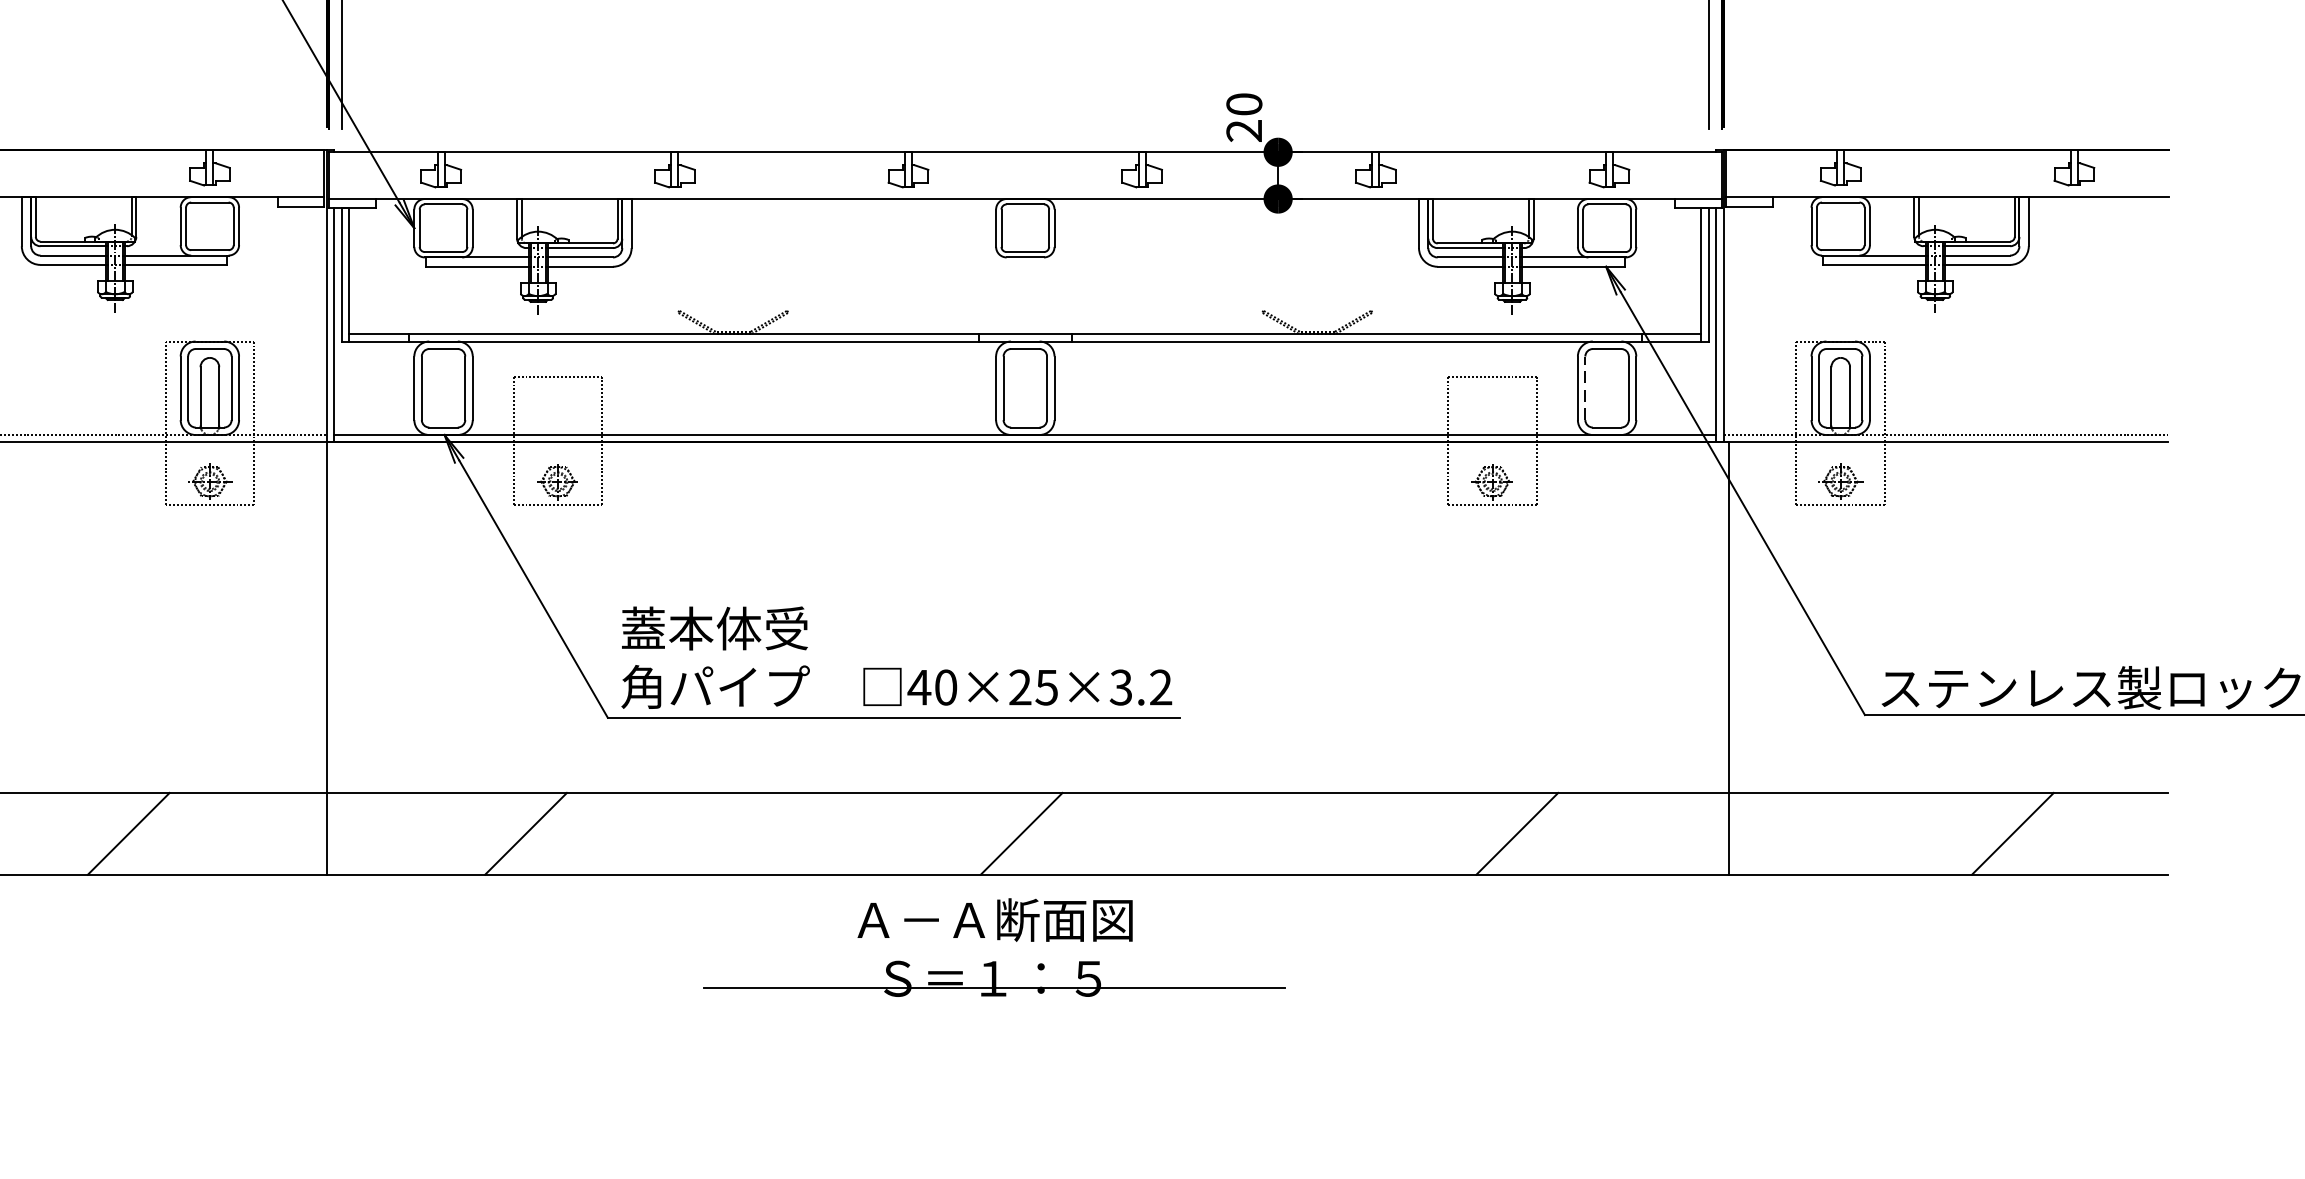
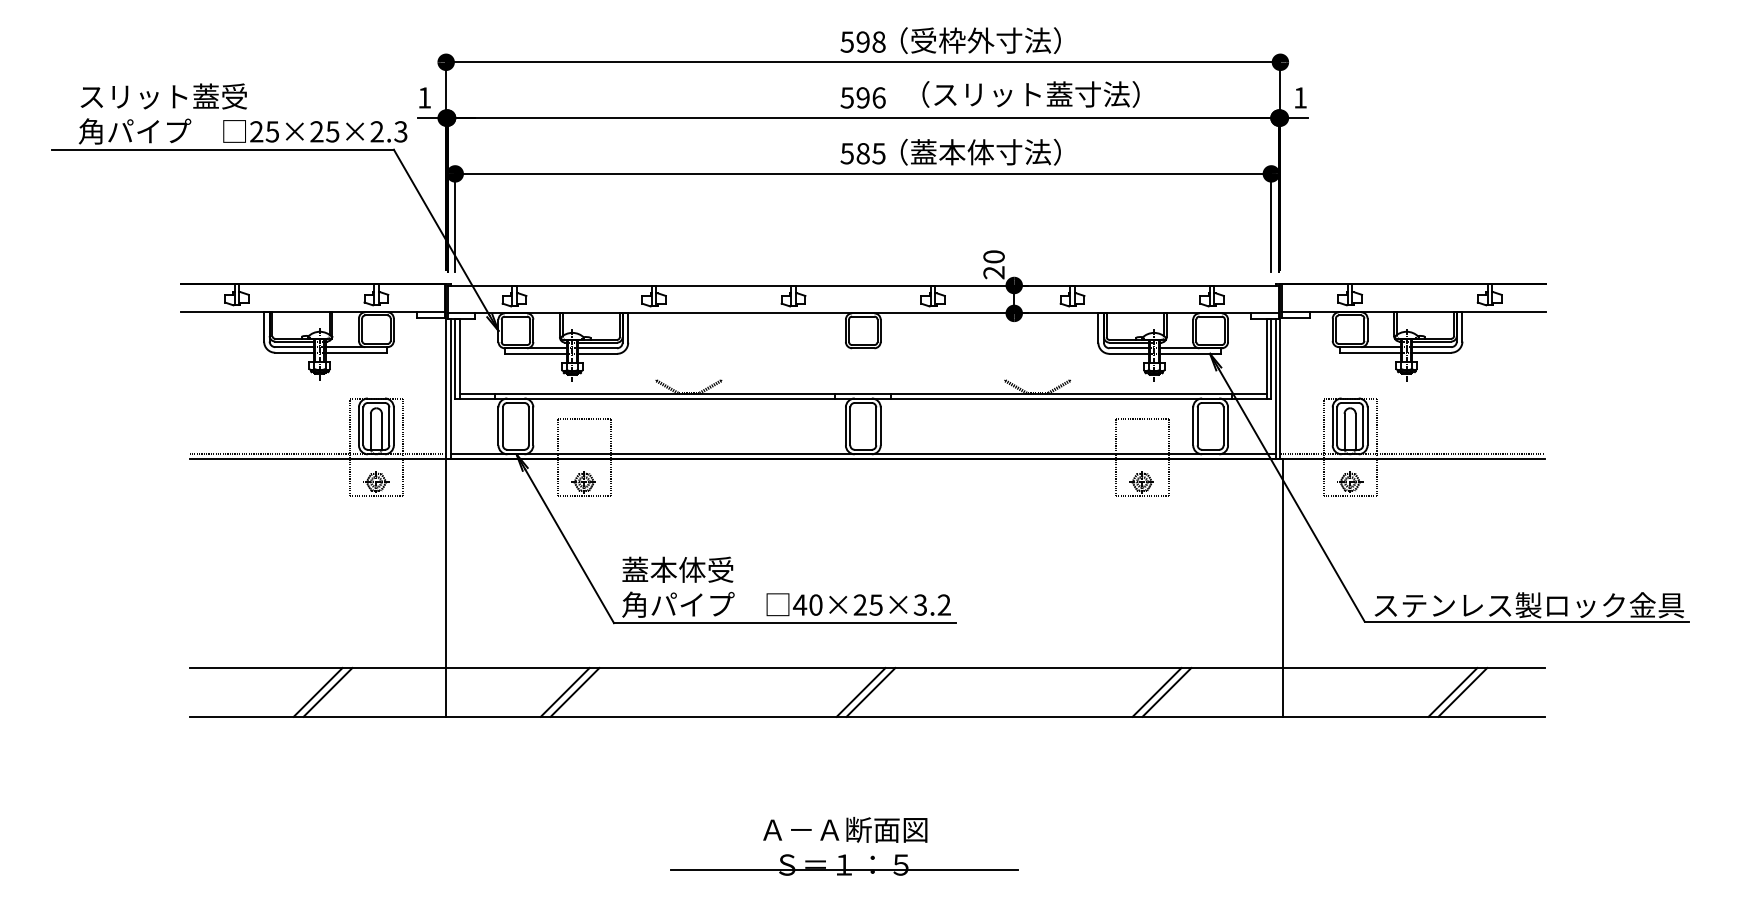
line: (1585, 388) -> (1197, 426), dashed -> solid
line: (111, 833) -> (317, 692), added
line: (541, 833) -> (574, 692), added
line: (1037, 833) -> (870, 692), added
line: (1533, 833) -> (1166, 692), added
line: (2028, 833) -> (1462, 692), added
part: (993, 947) -> (844, 846), moved

